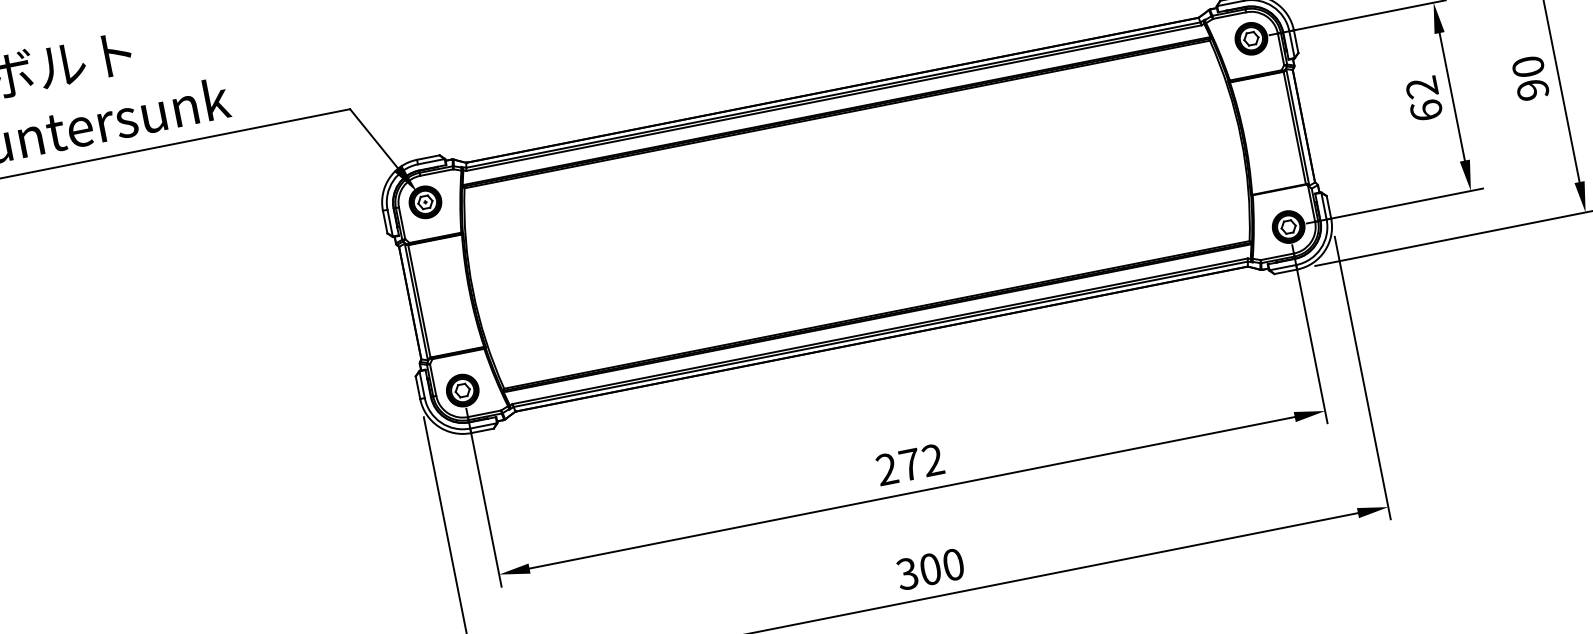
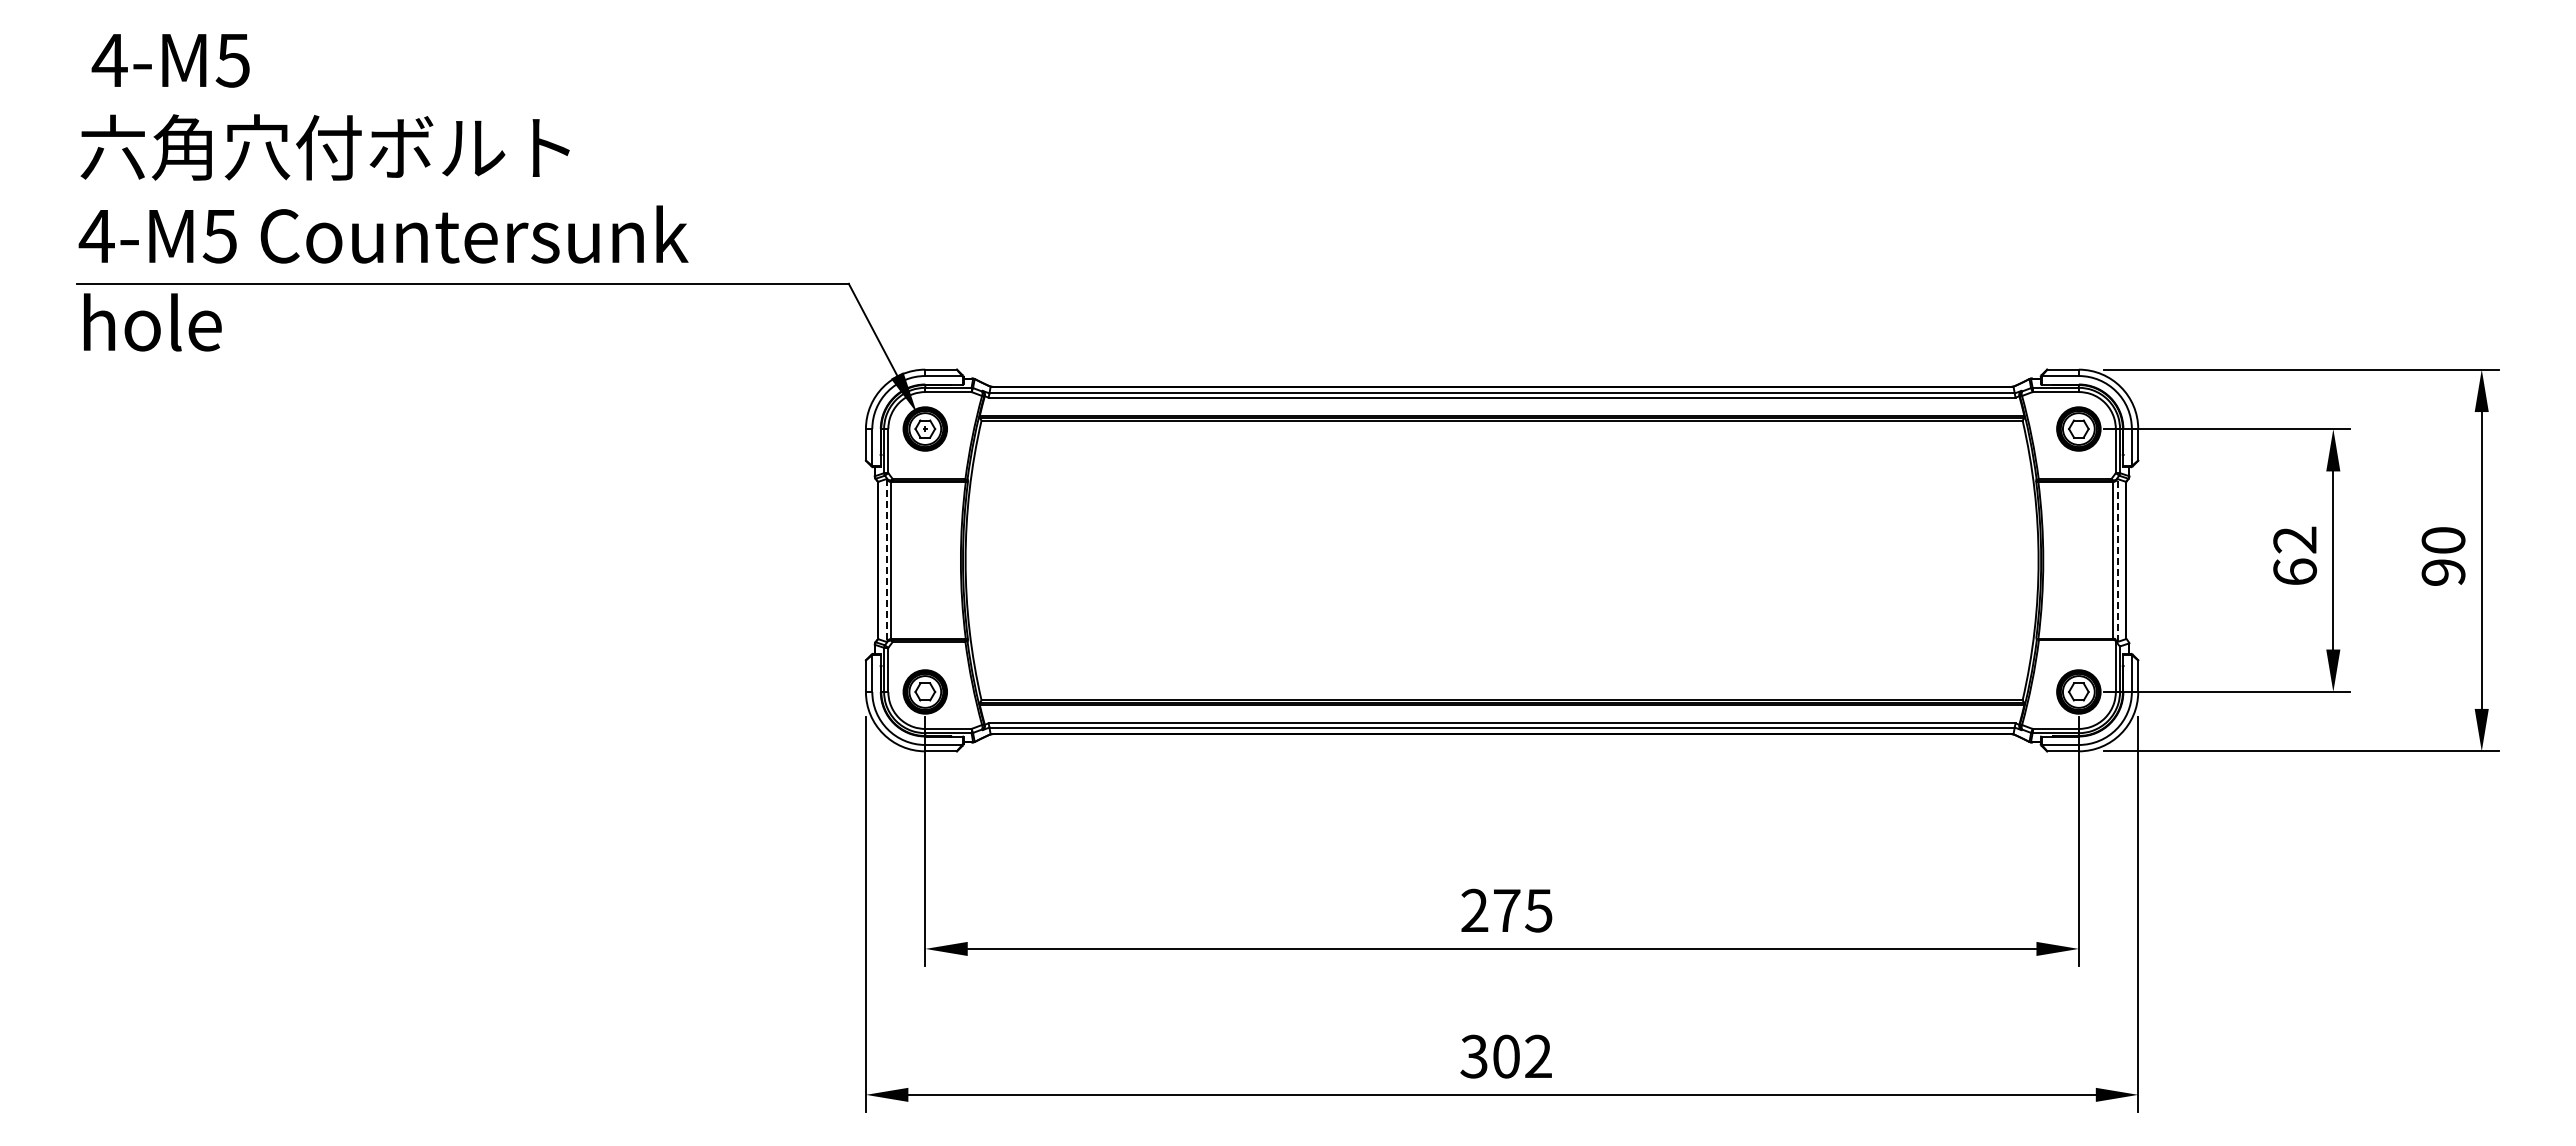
line: (1297, 127) -> (2117, 560), solid -> dashed
line: (416, 302) -> (886, 561), solid -> dashed
text: (932, 460) -> (1538, 910), 272 -> 275
text: (953, 564) -> (1538, 1056), 300 -> 302

